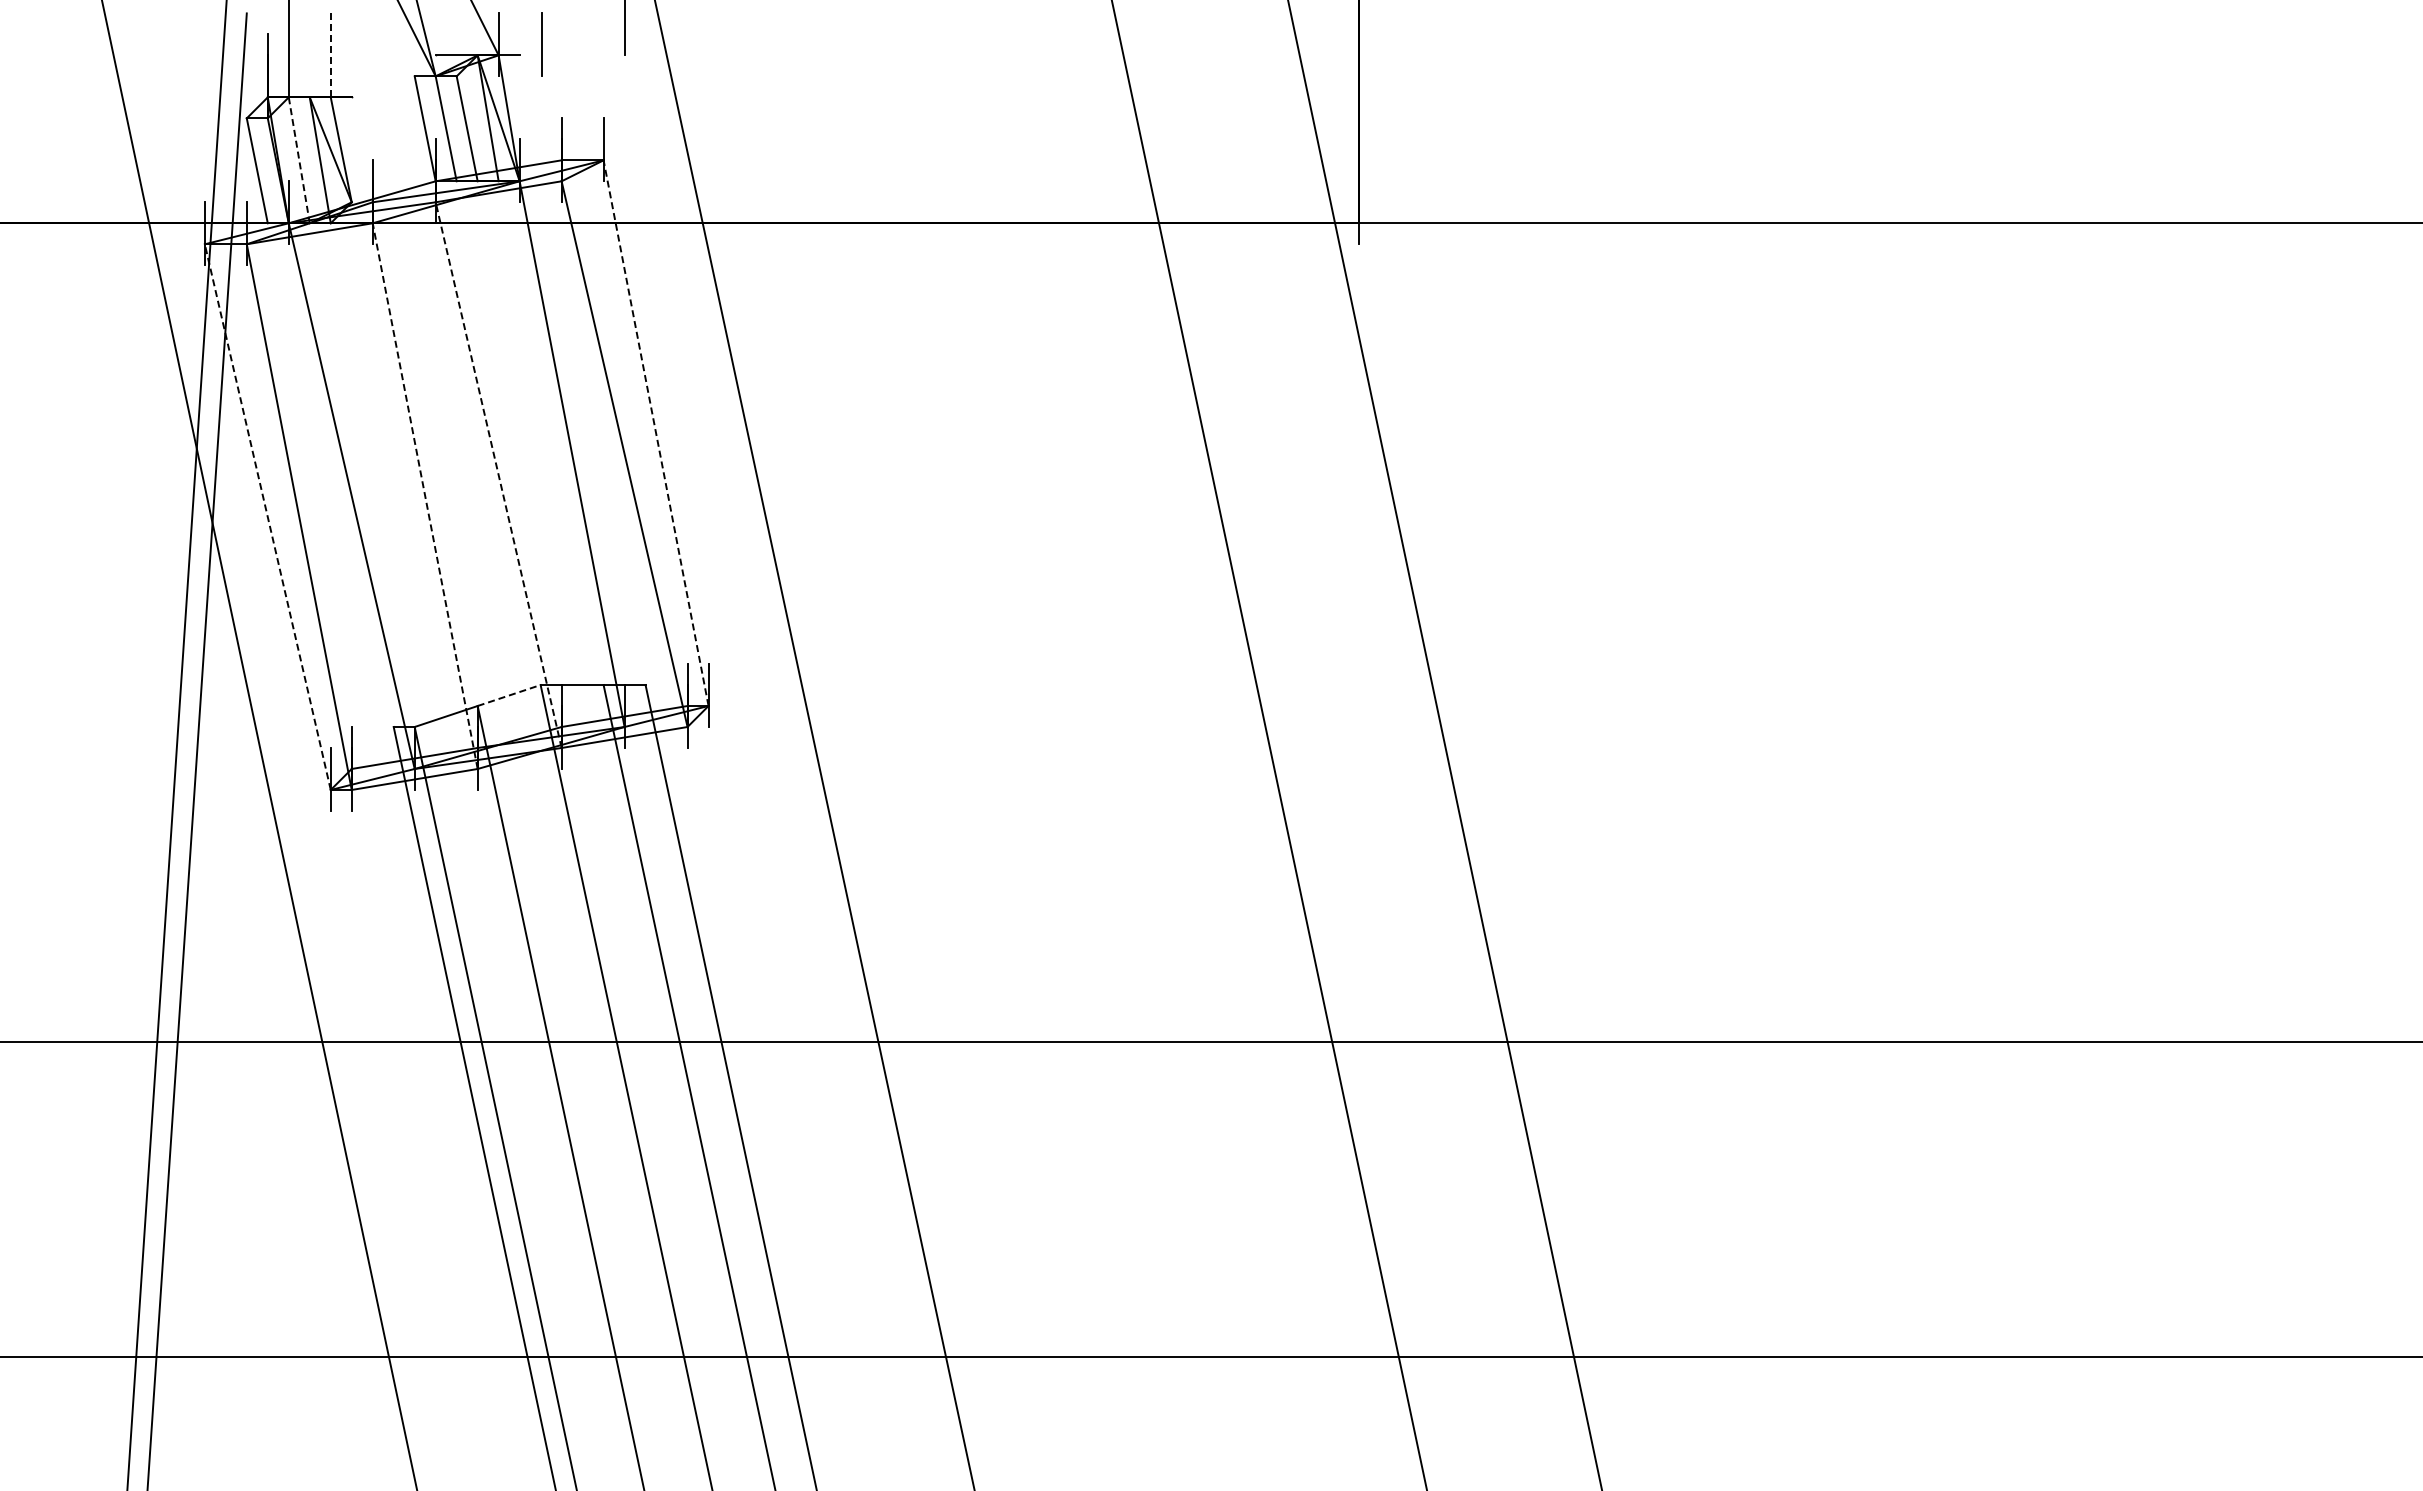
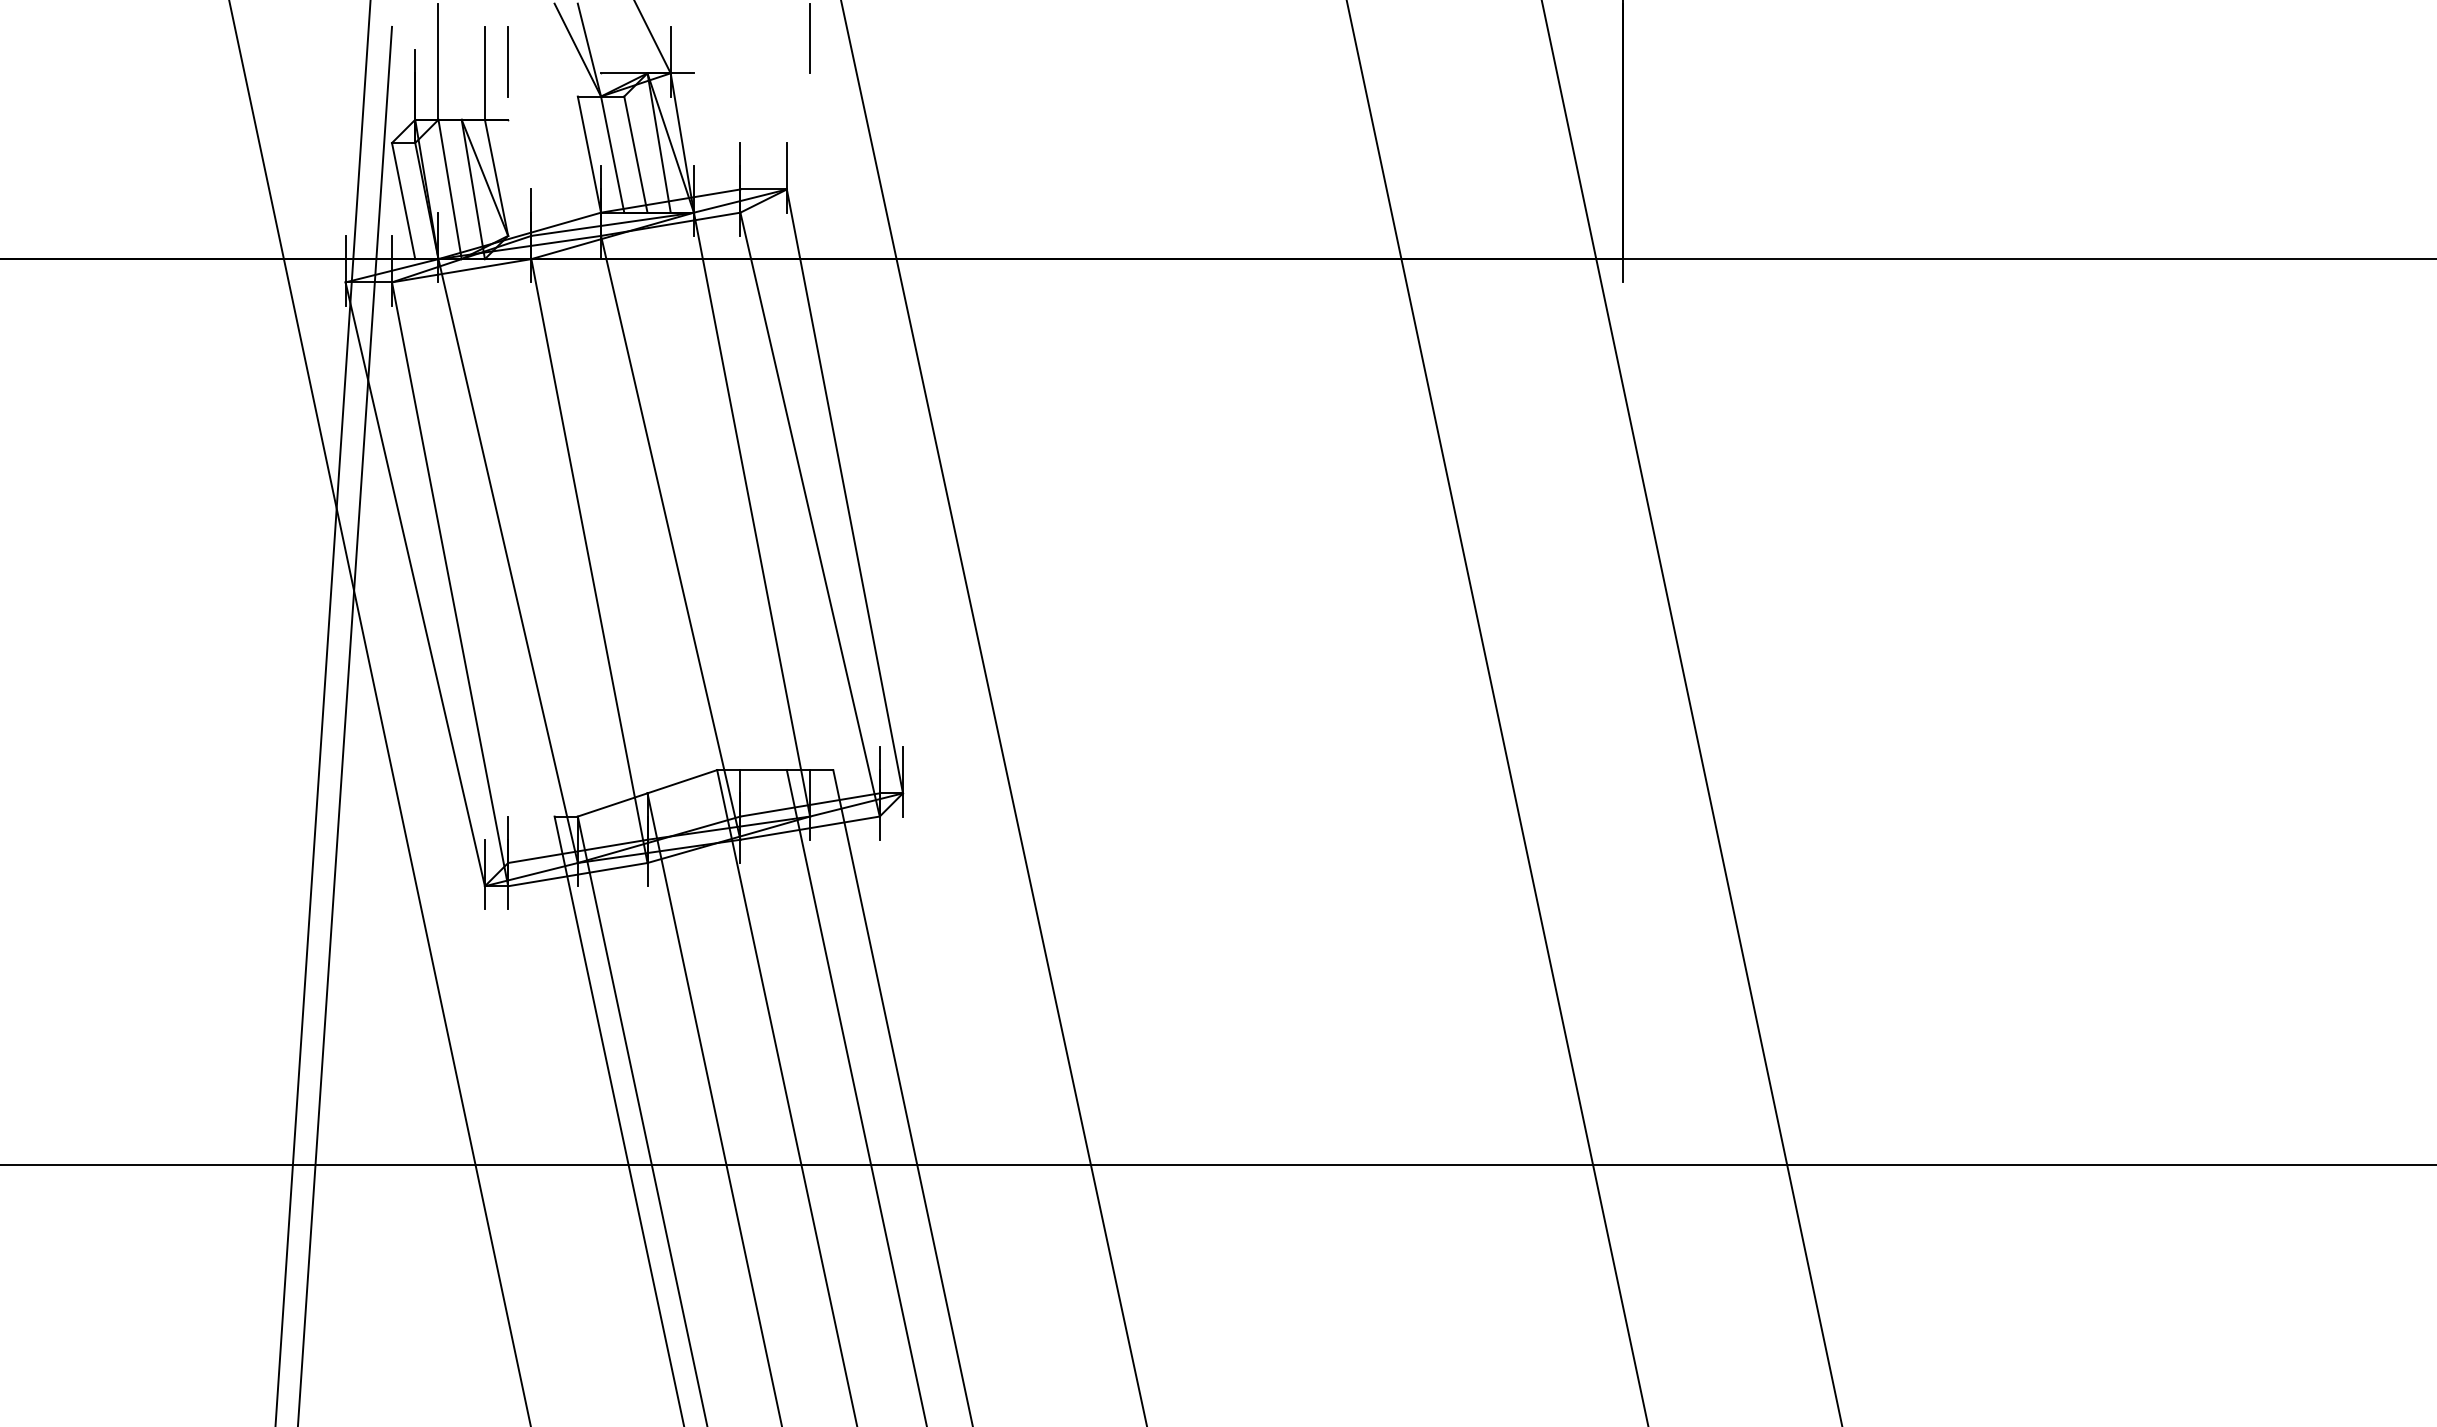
line: (541, 44) -> (507, 61), moved
line: (330, 55) -> (484, 73), dashed -> solid
line: (299, 160) -> (450, 189), dashed -> solid
line: (656, 433) -> (845, 491), dashed -> solid
line: (498, 474) -> (670, 537), dashed -> solid
line: (425, 496) -> (589, 561), dashed -> solid
line: (267, 516) -> (414, 583), dashed -> solid
line: (509, 695) -> (682, 781), dashed -> solid

